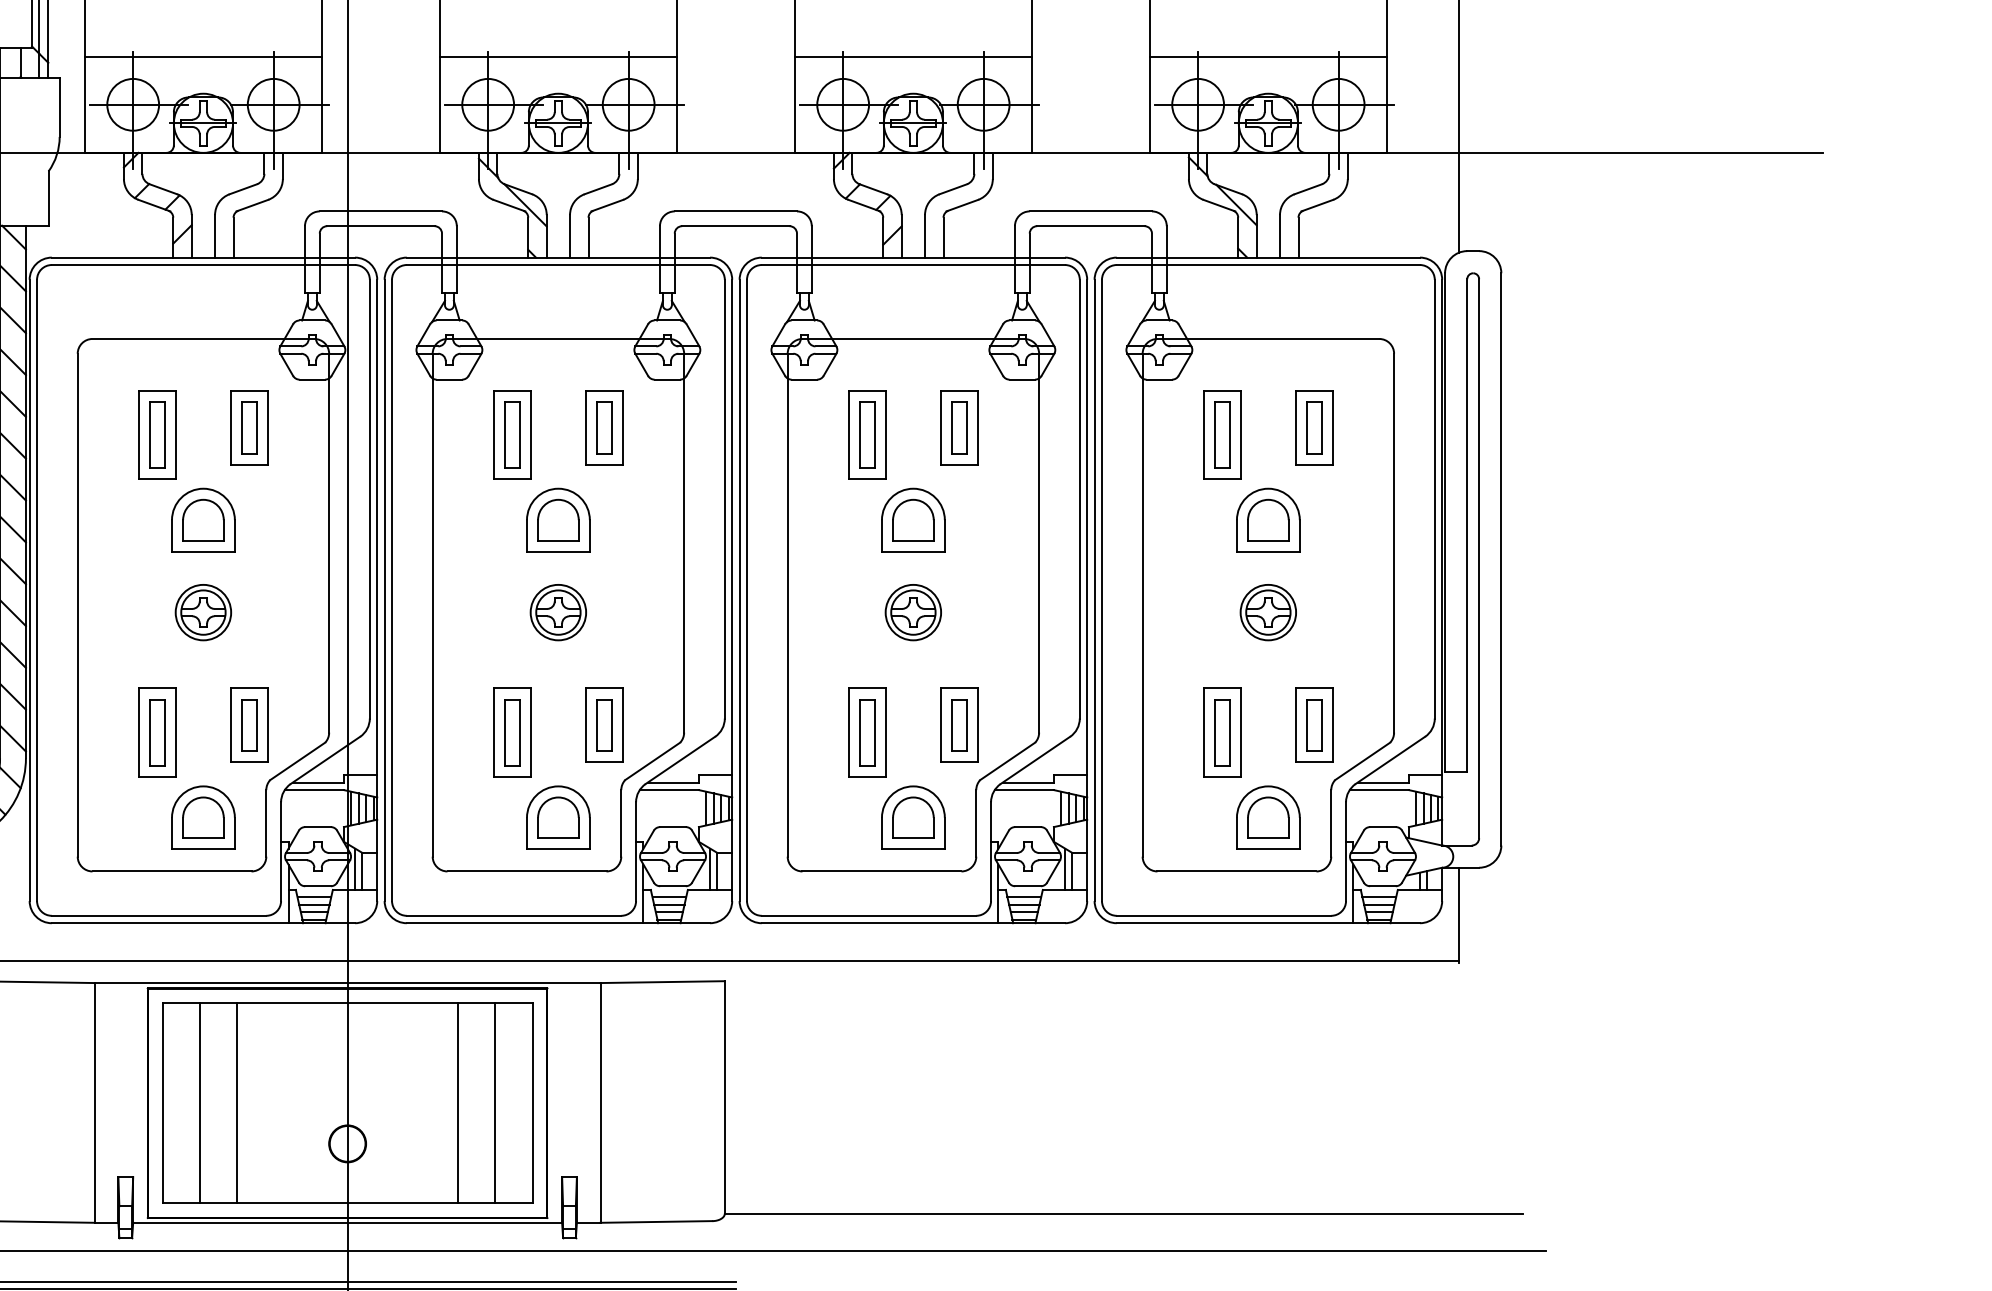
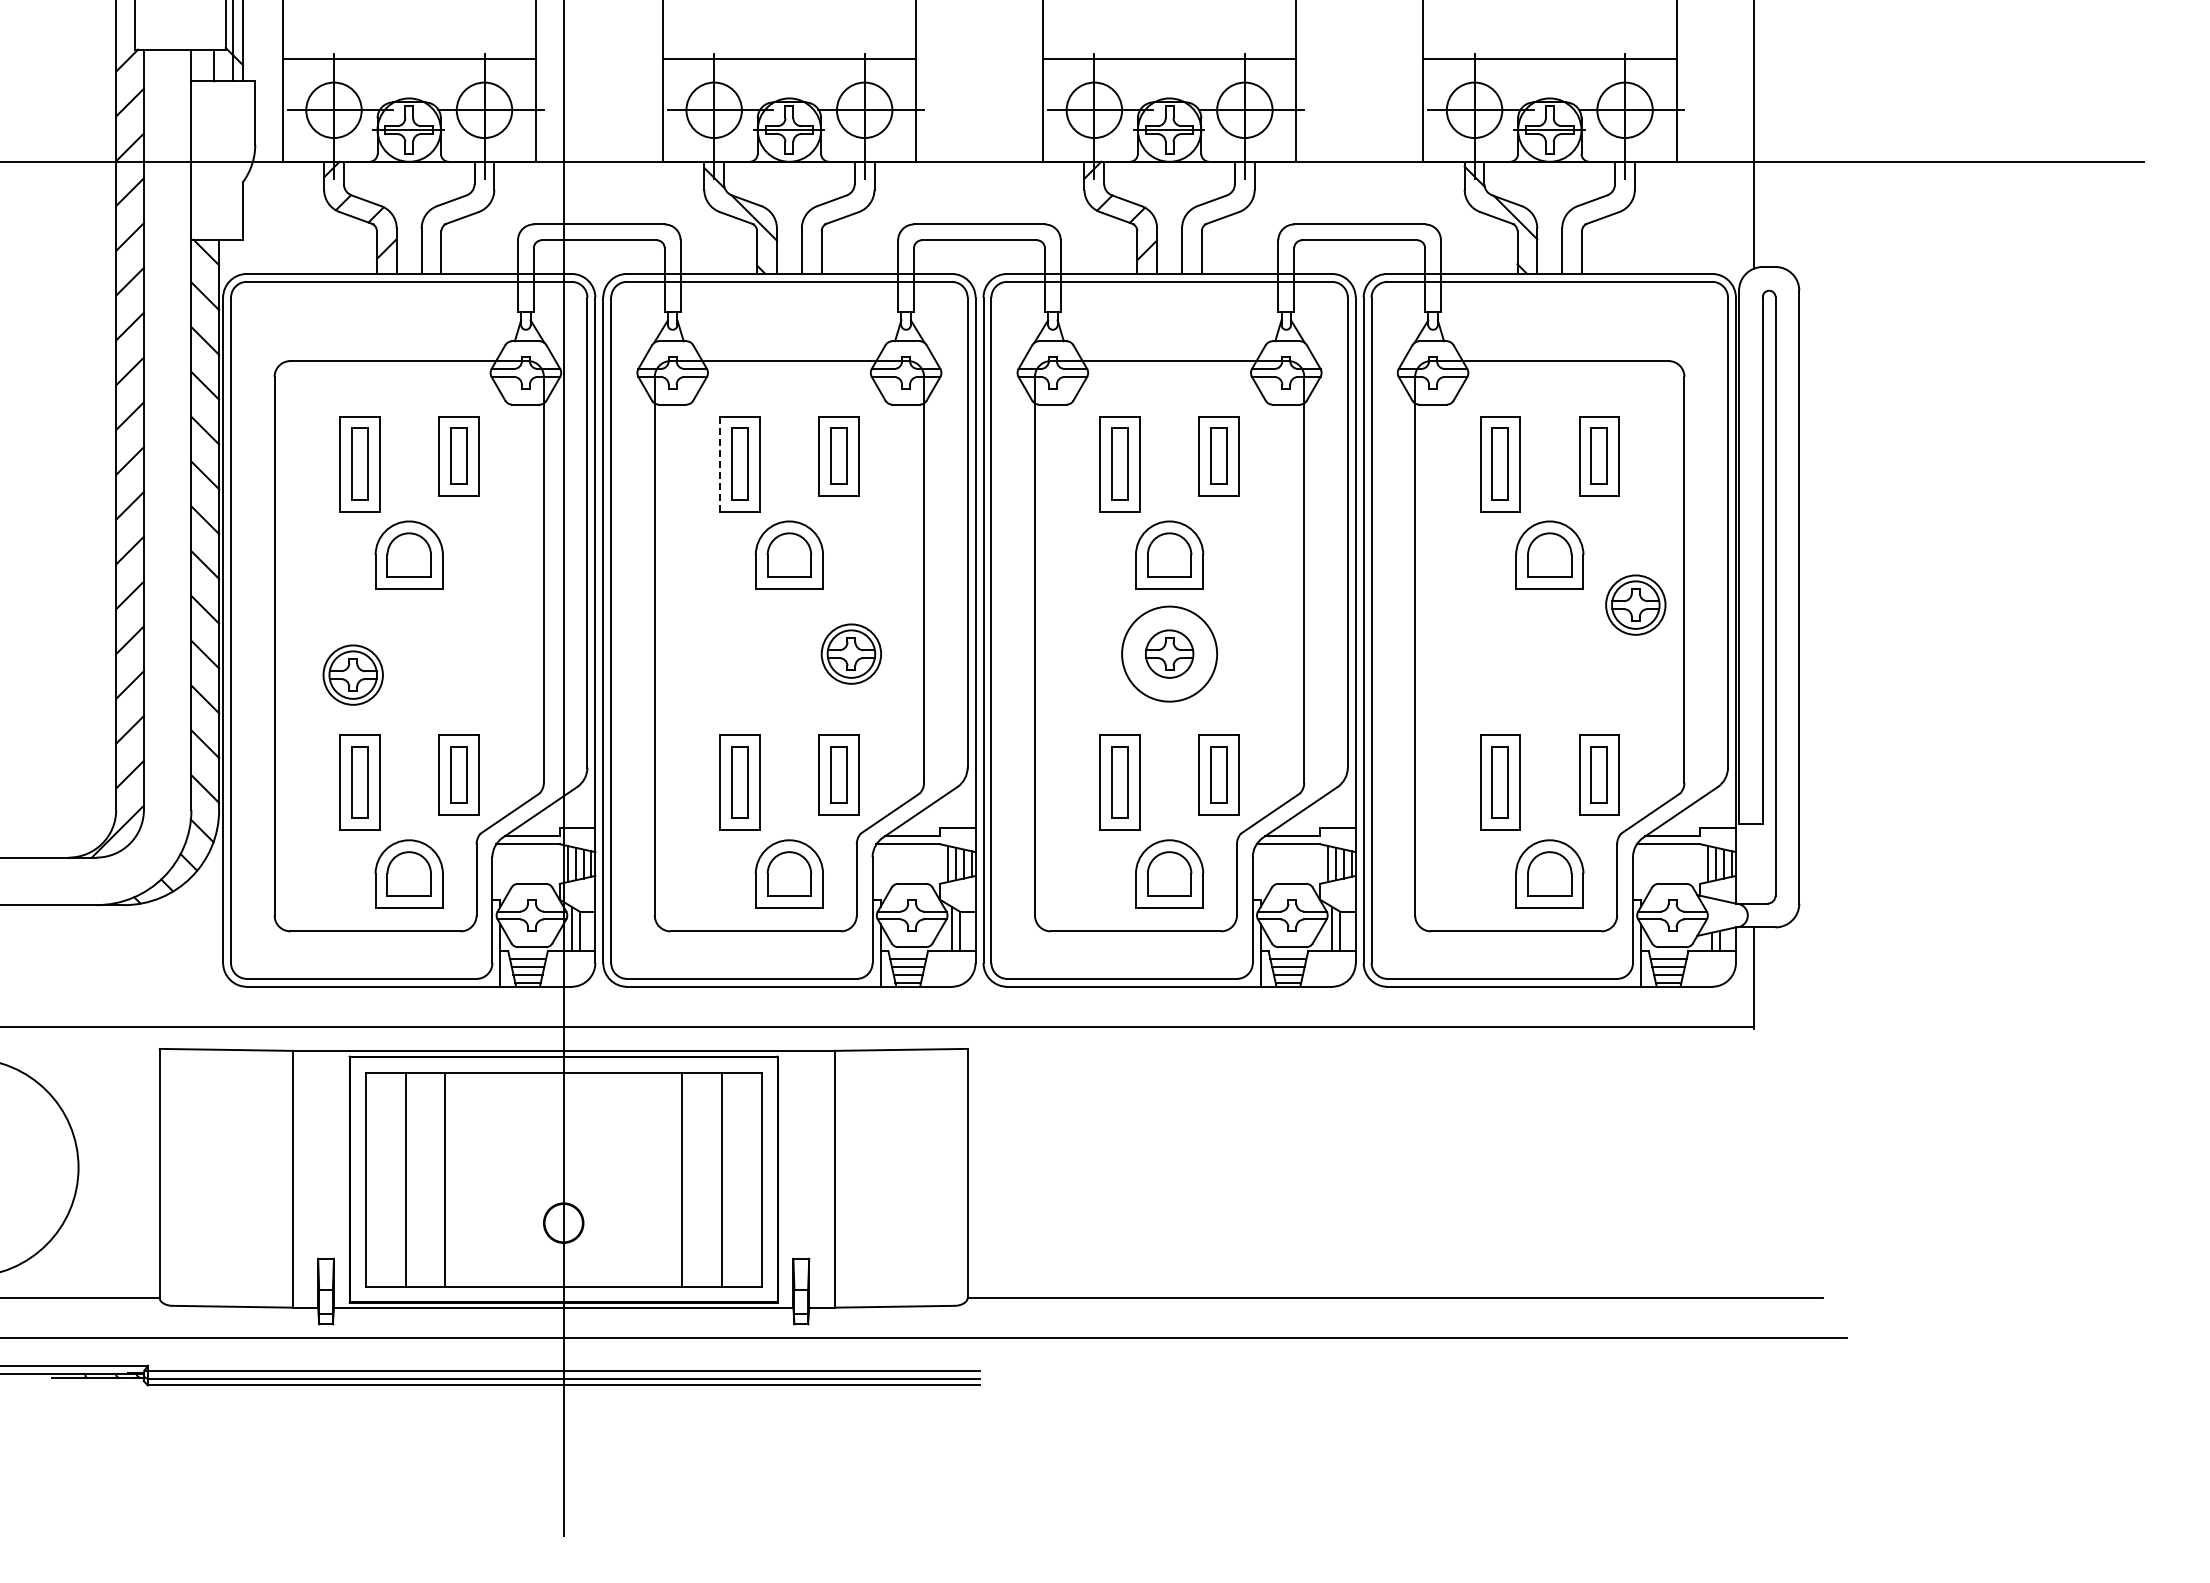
line: (494, 435) -> (720, 464), solid -> dashed
part: (202, 612) -> (352, 674), moved
part: (557, 612) -> (850, 653), moved
circle: (913, 612) -> (1169, 653), size x1.6
part: (1268, 612) -> (1635, 604), moved

